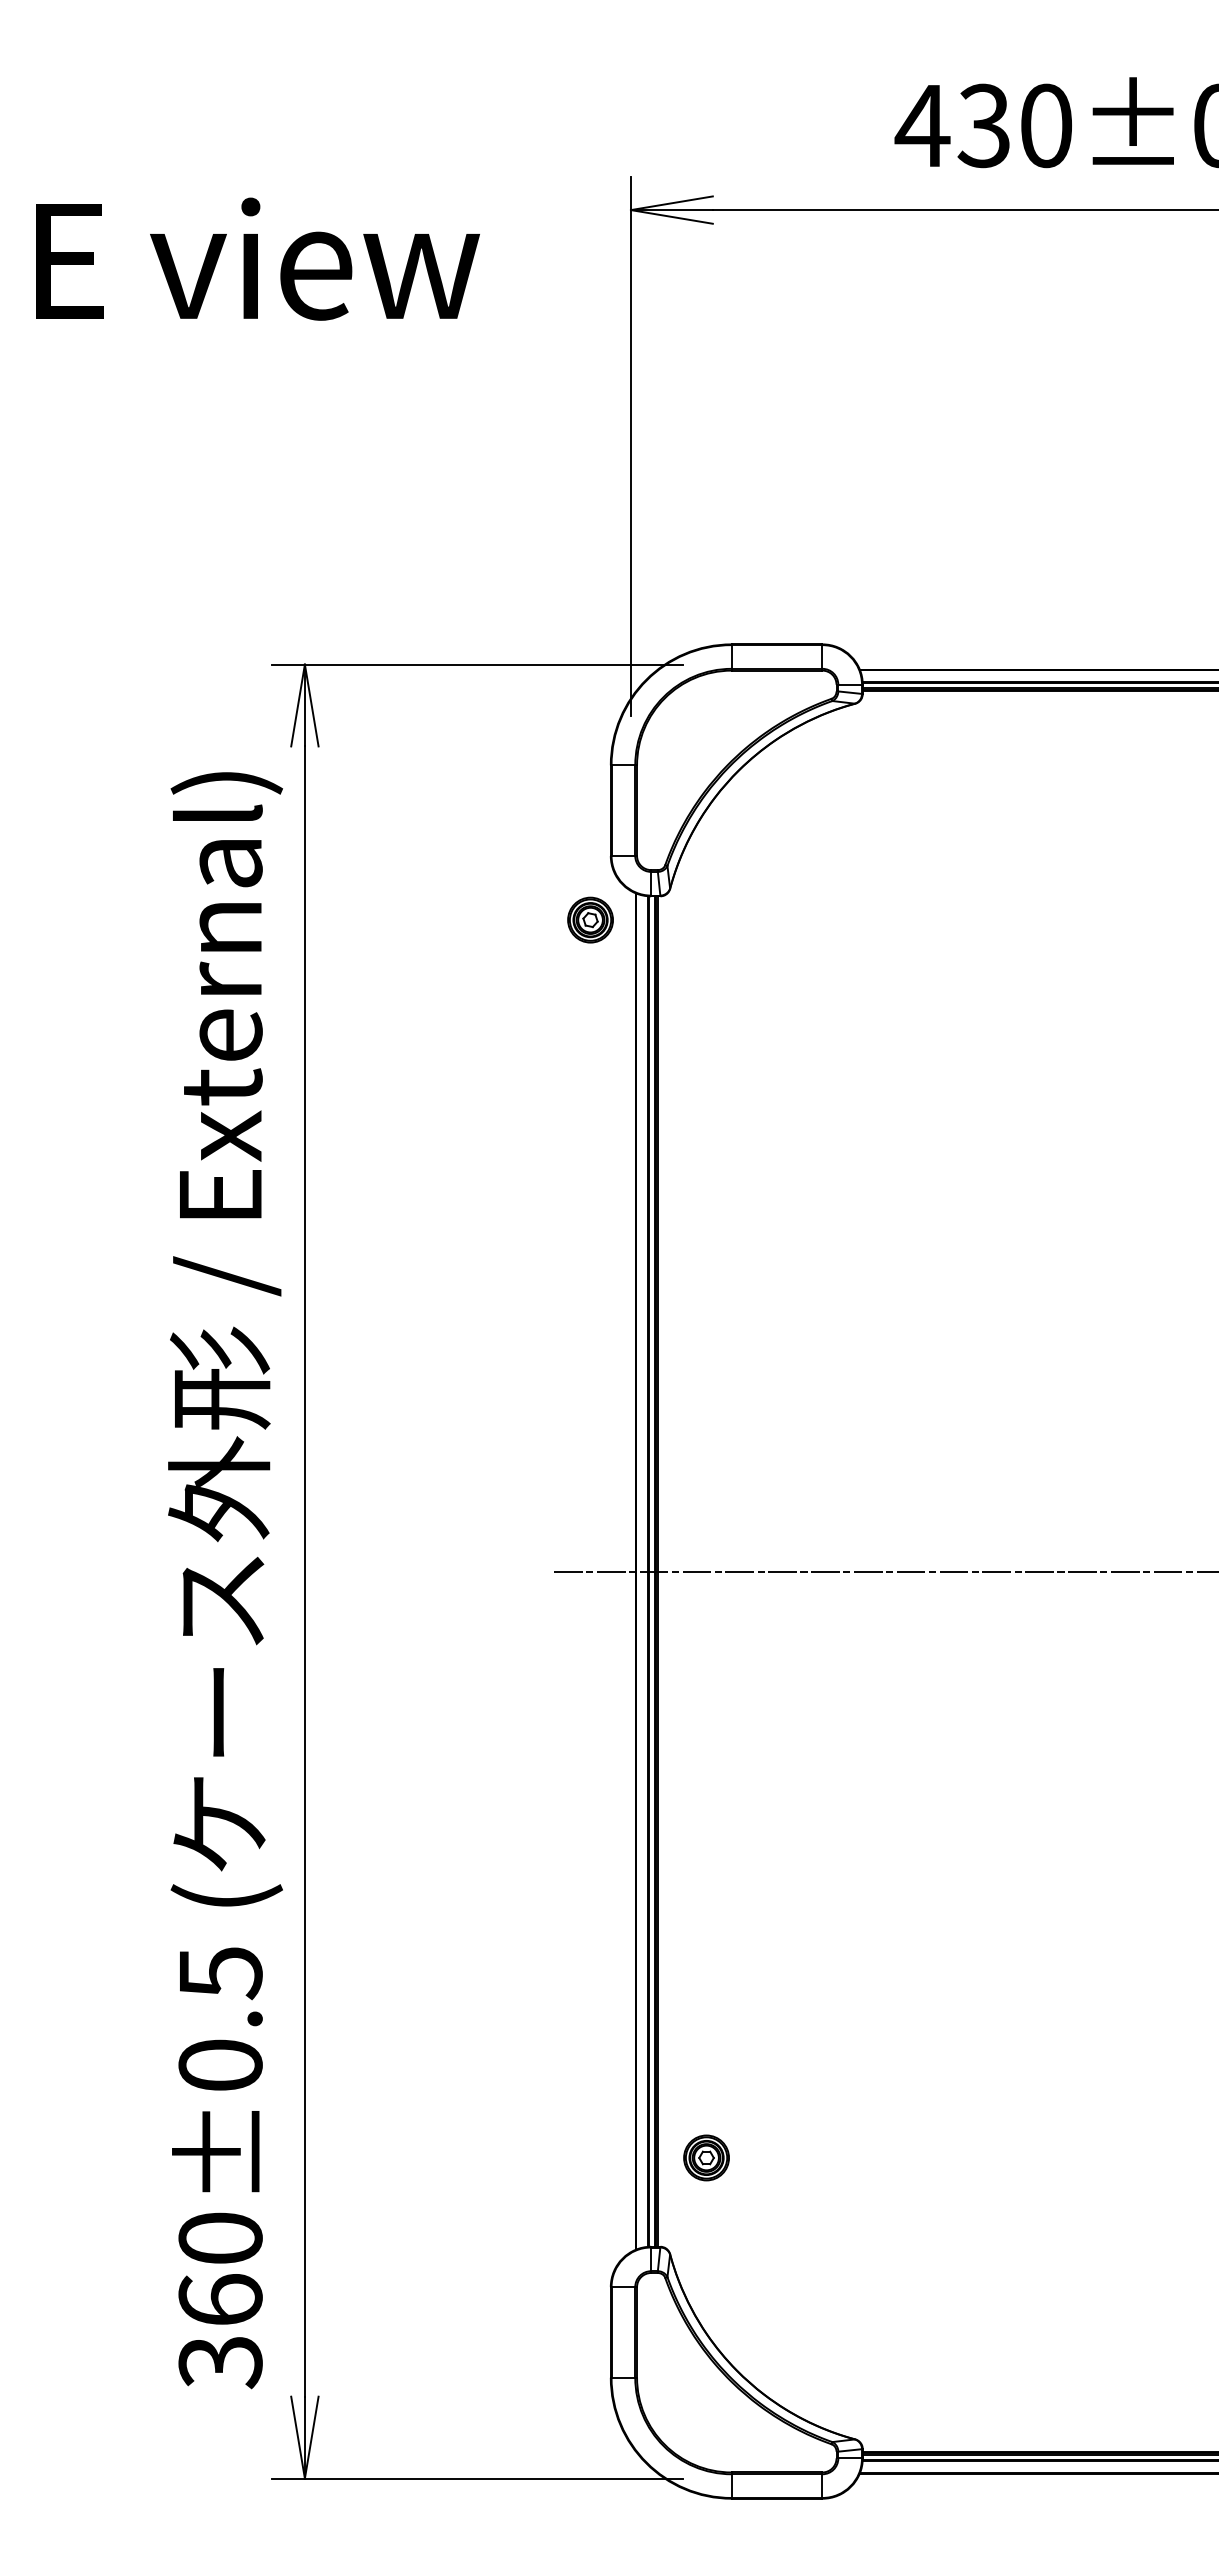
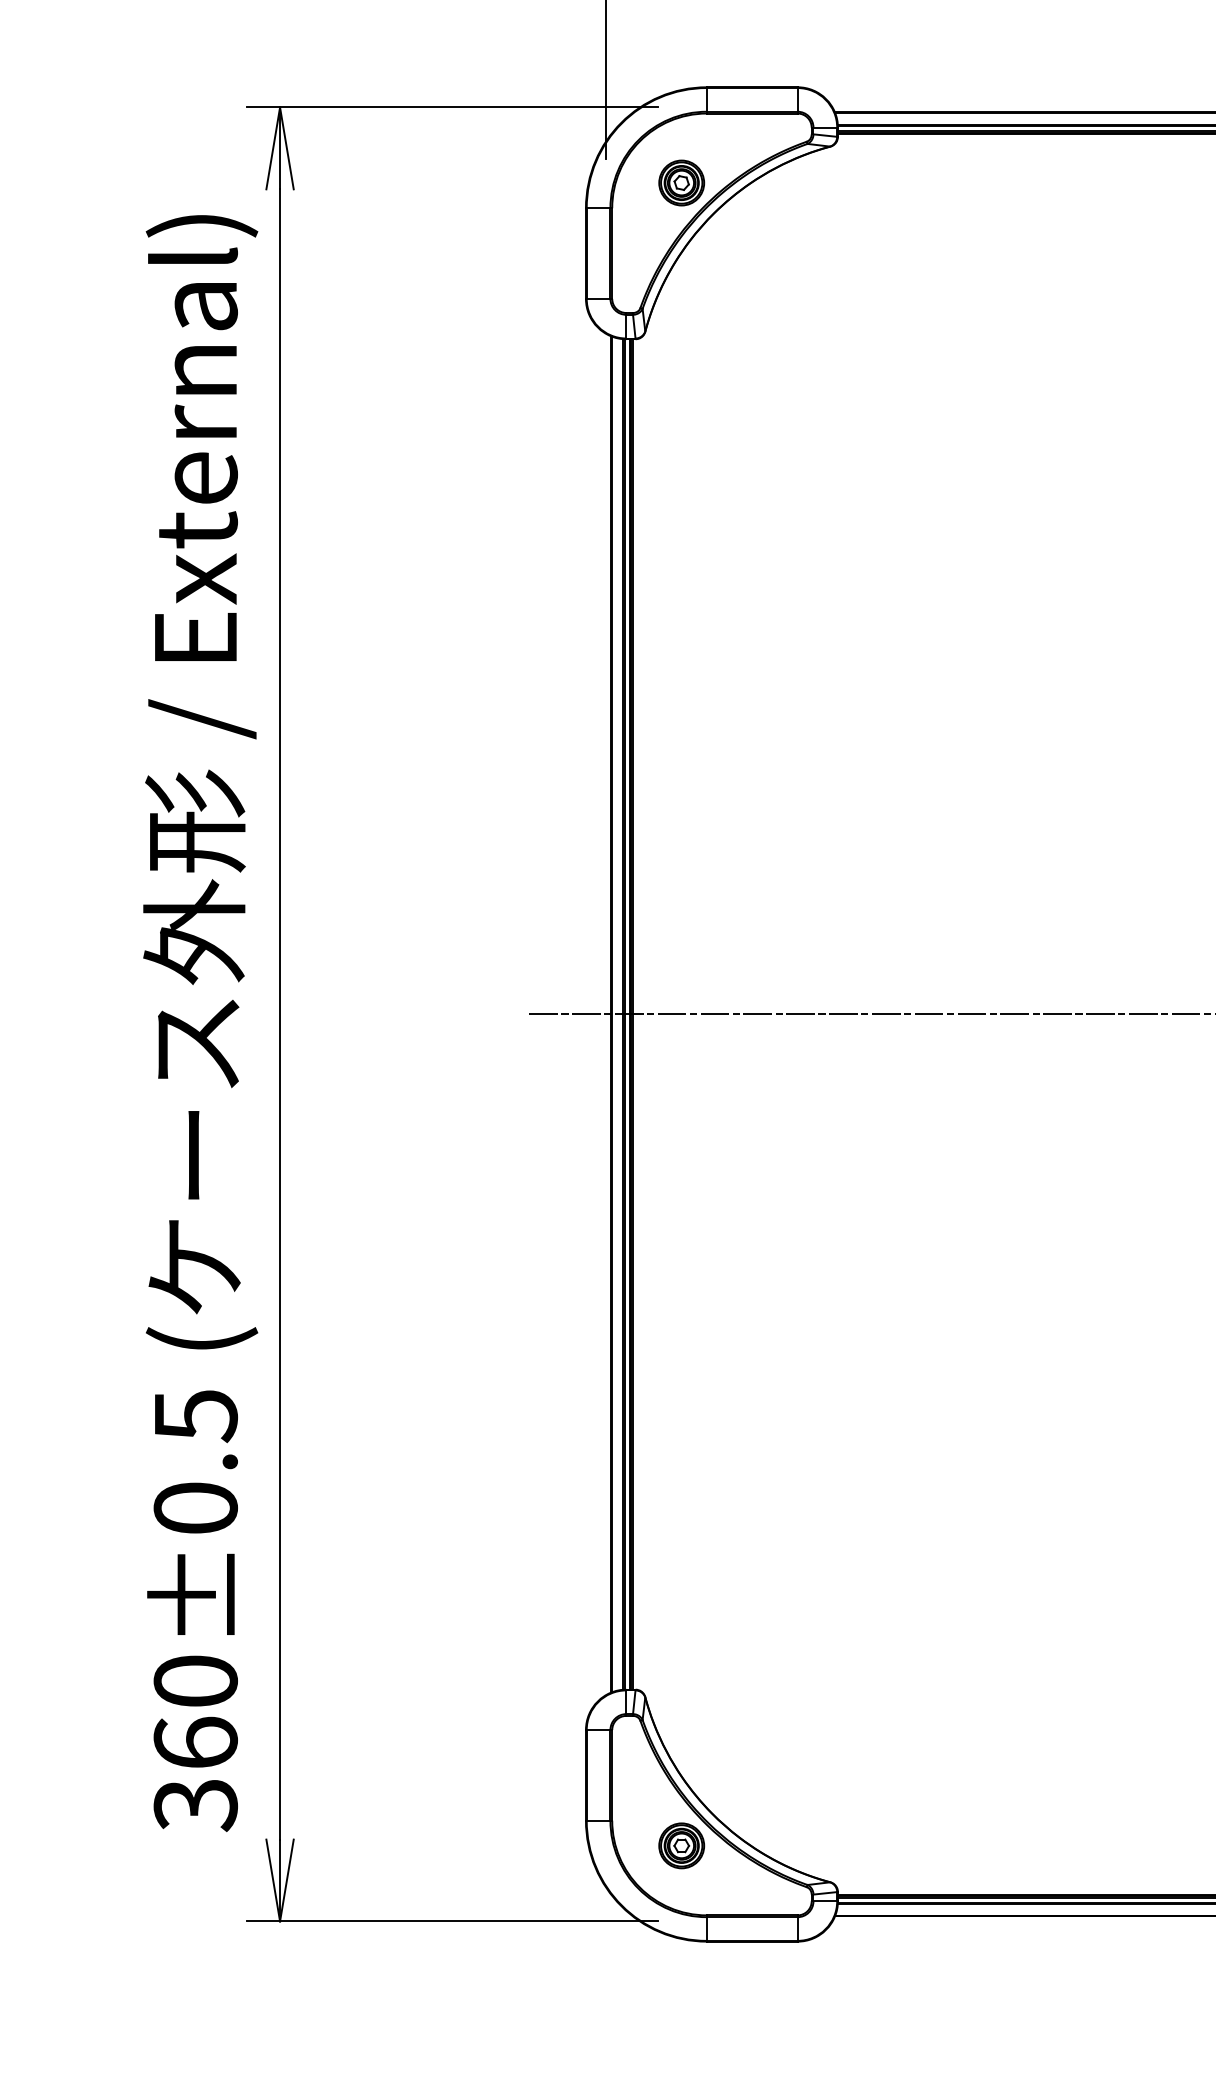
part: (590, 919) -> (681, 182), moved
part: (706, 2157) -> (681, 1845), moved

